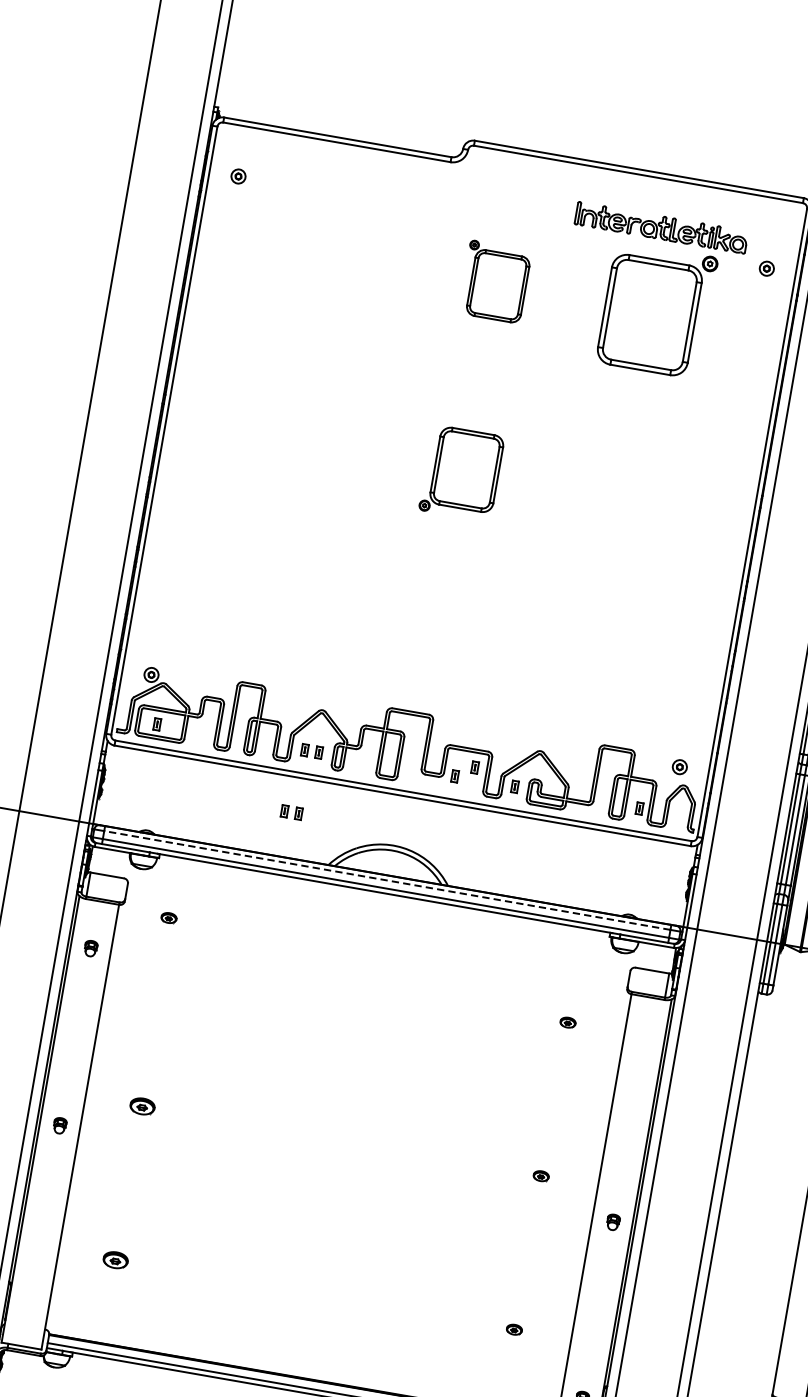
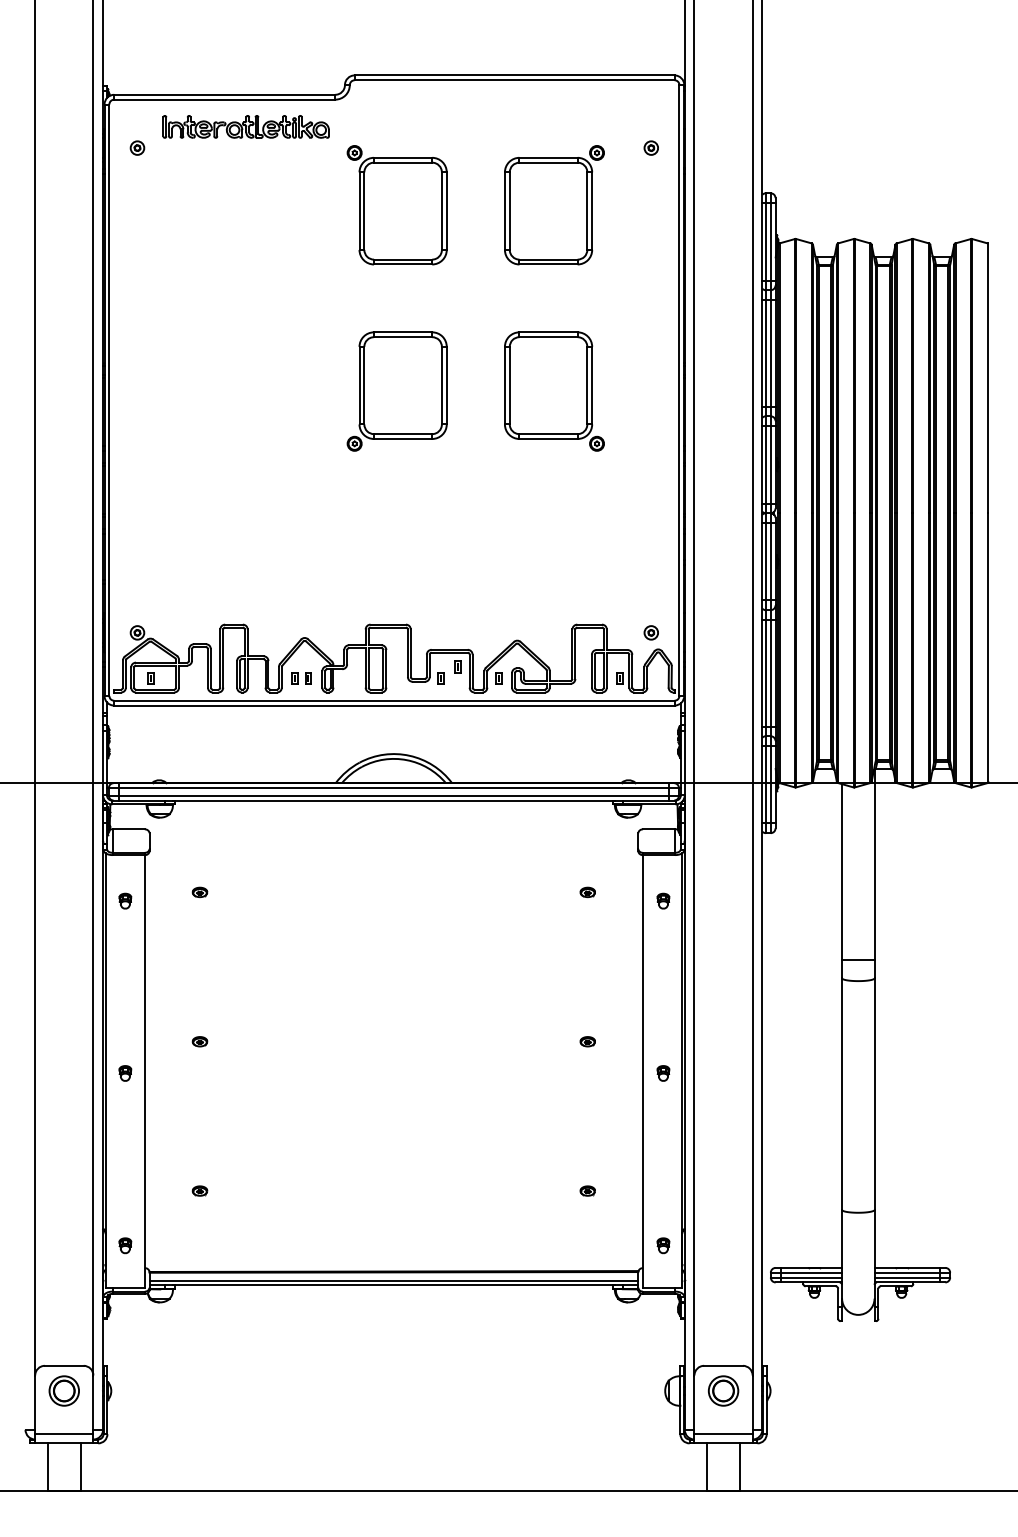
part: (660, 227) -> (245, 126), moved
part: (494, 281) -> (396, 205), size x1.67
part: (461, 473) -> (396, 391), size x1.43
part: (623, 501) -> (554, 391), added
part: (291, 812) -> (292, 739), removed
line: (386, 880) -> (393, 788), dashed -> solid
part: (168, 917) -> (199, 891), moved
part: (644, 1044) -> (663, 900), added
part: (141, 1106) -> (199, 1041), size x0.62
part: (115, 1259) -> (199, 1190), size x0.62
part: (29, 1302) -> (125, 1245), added

